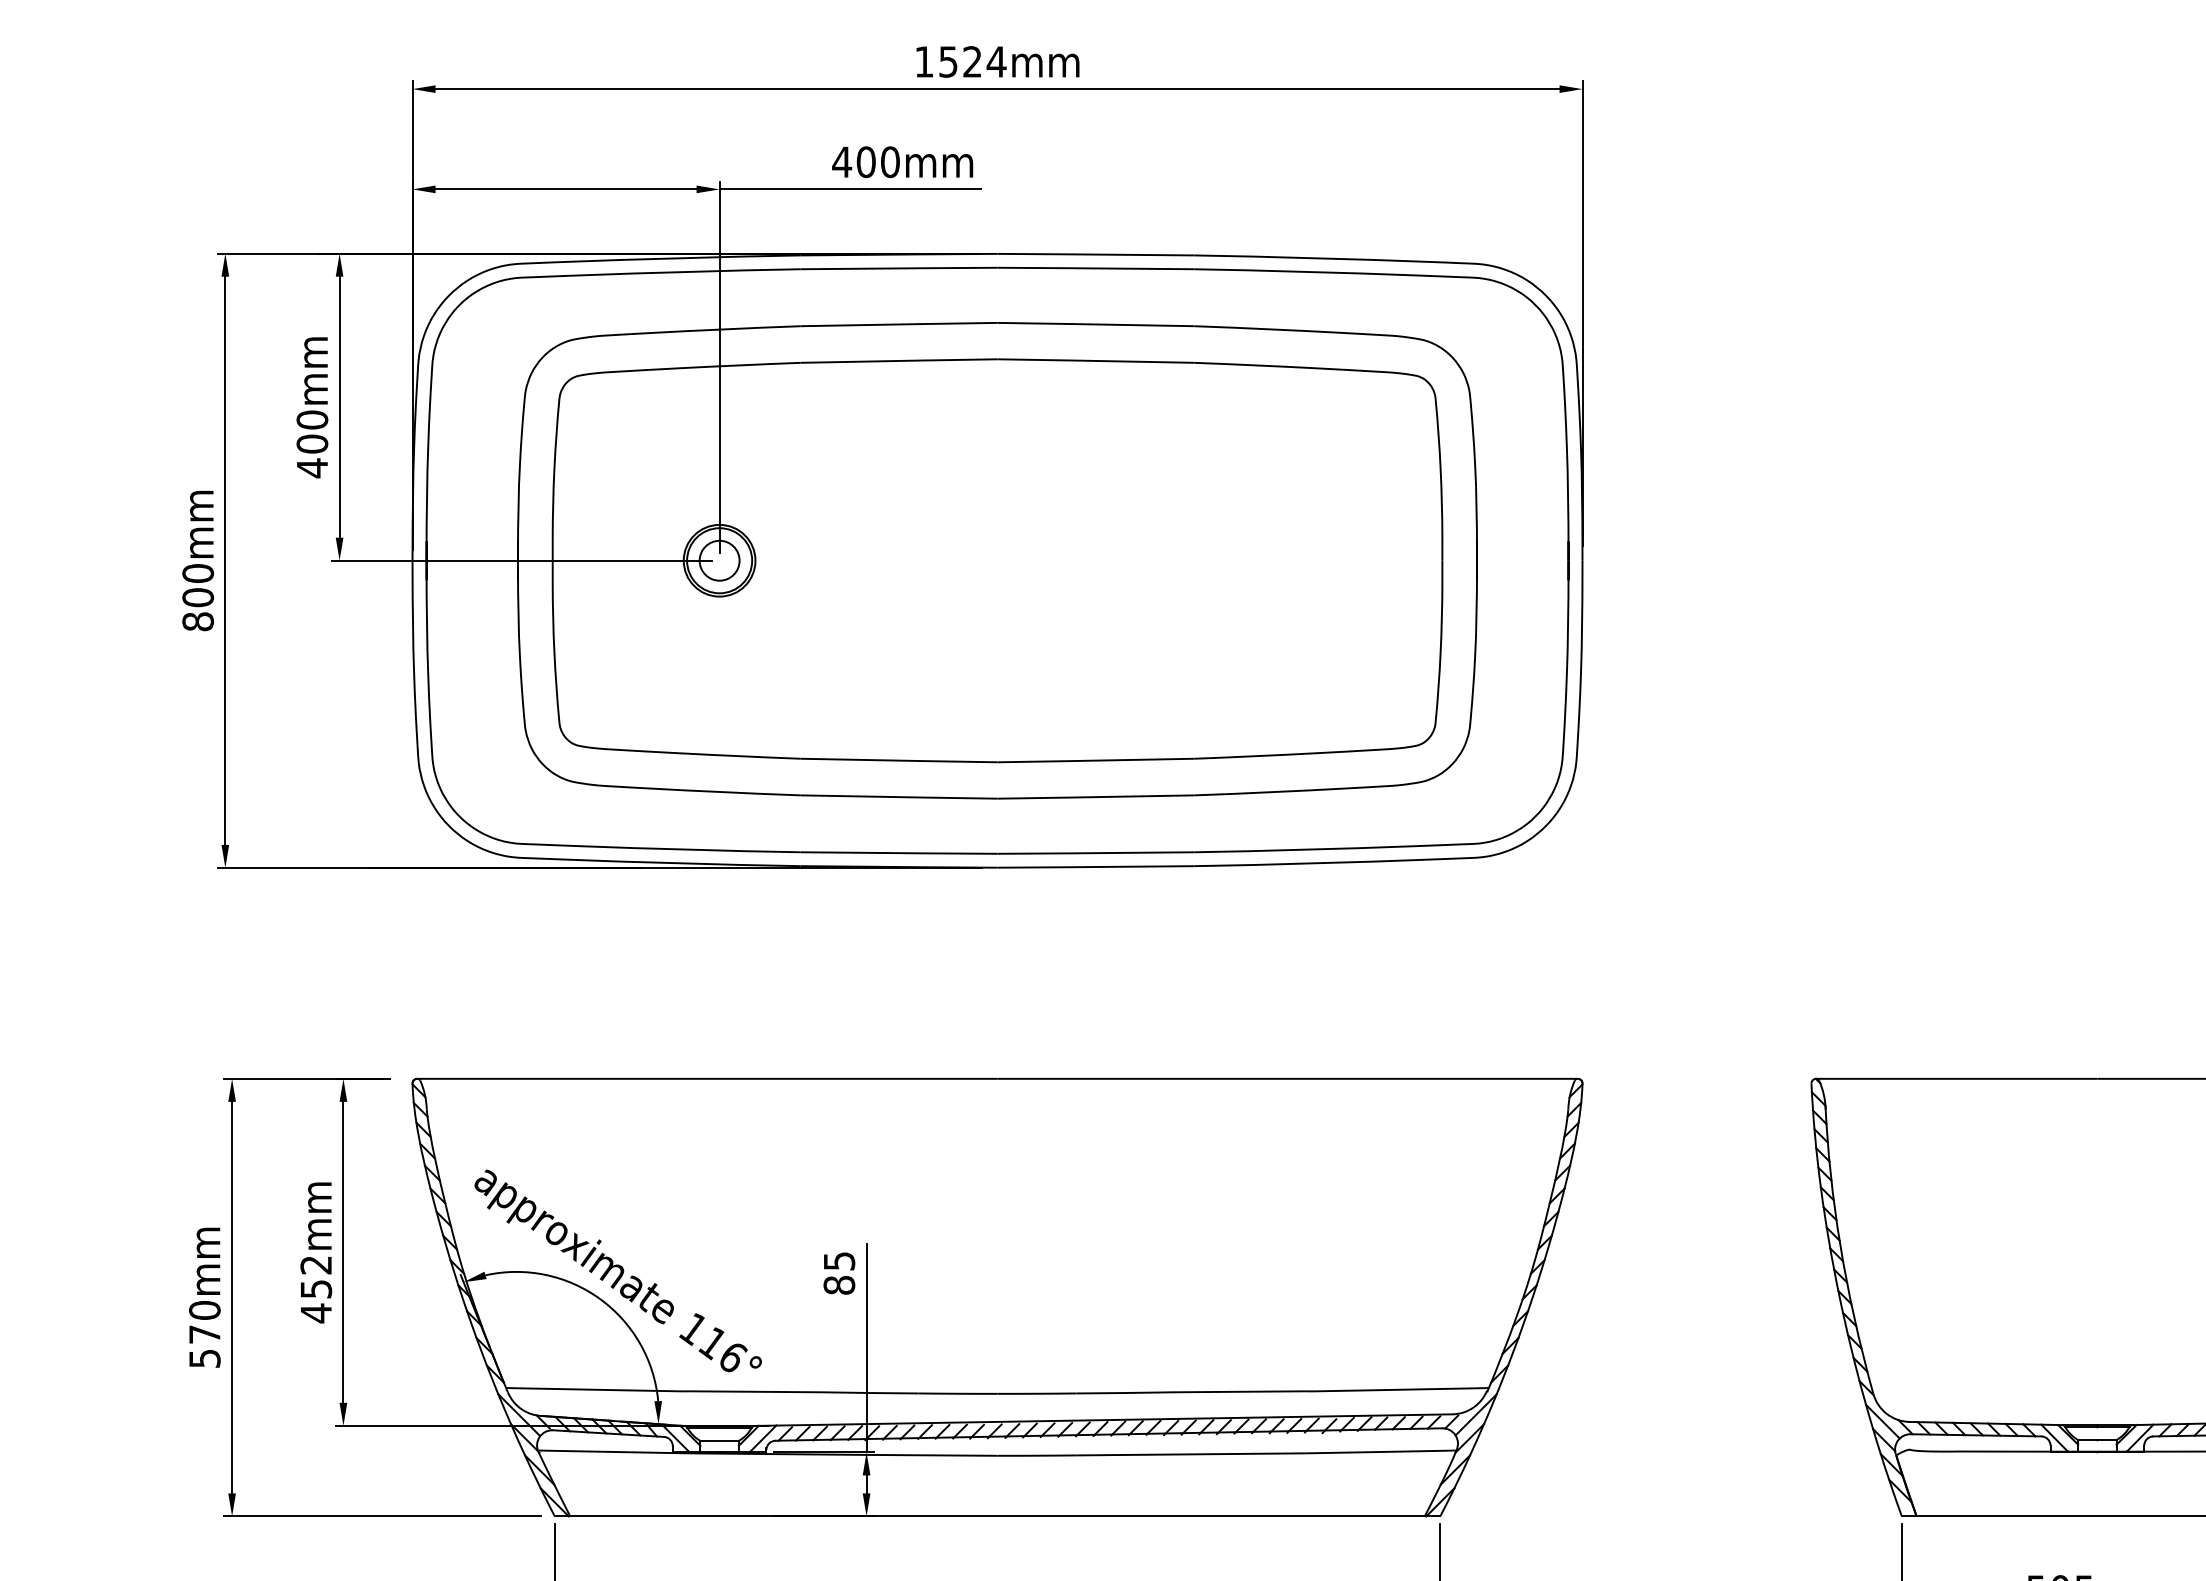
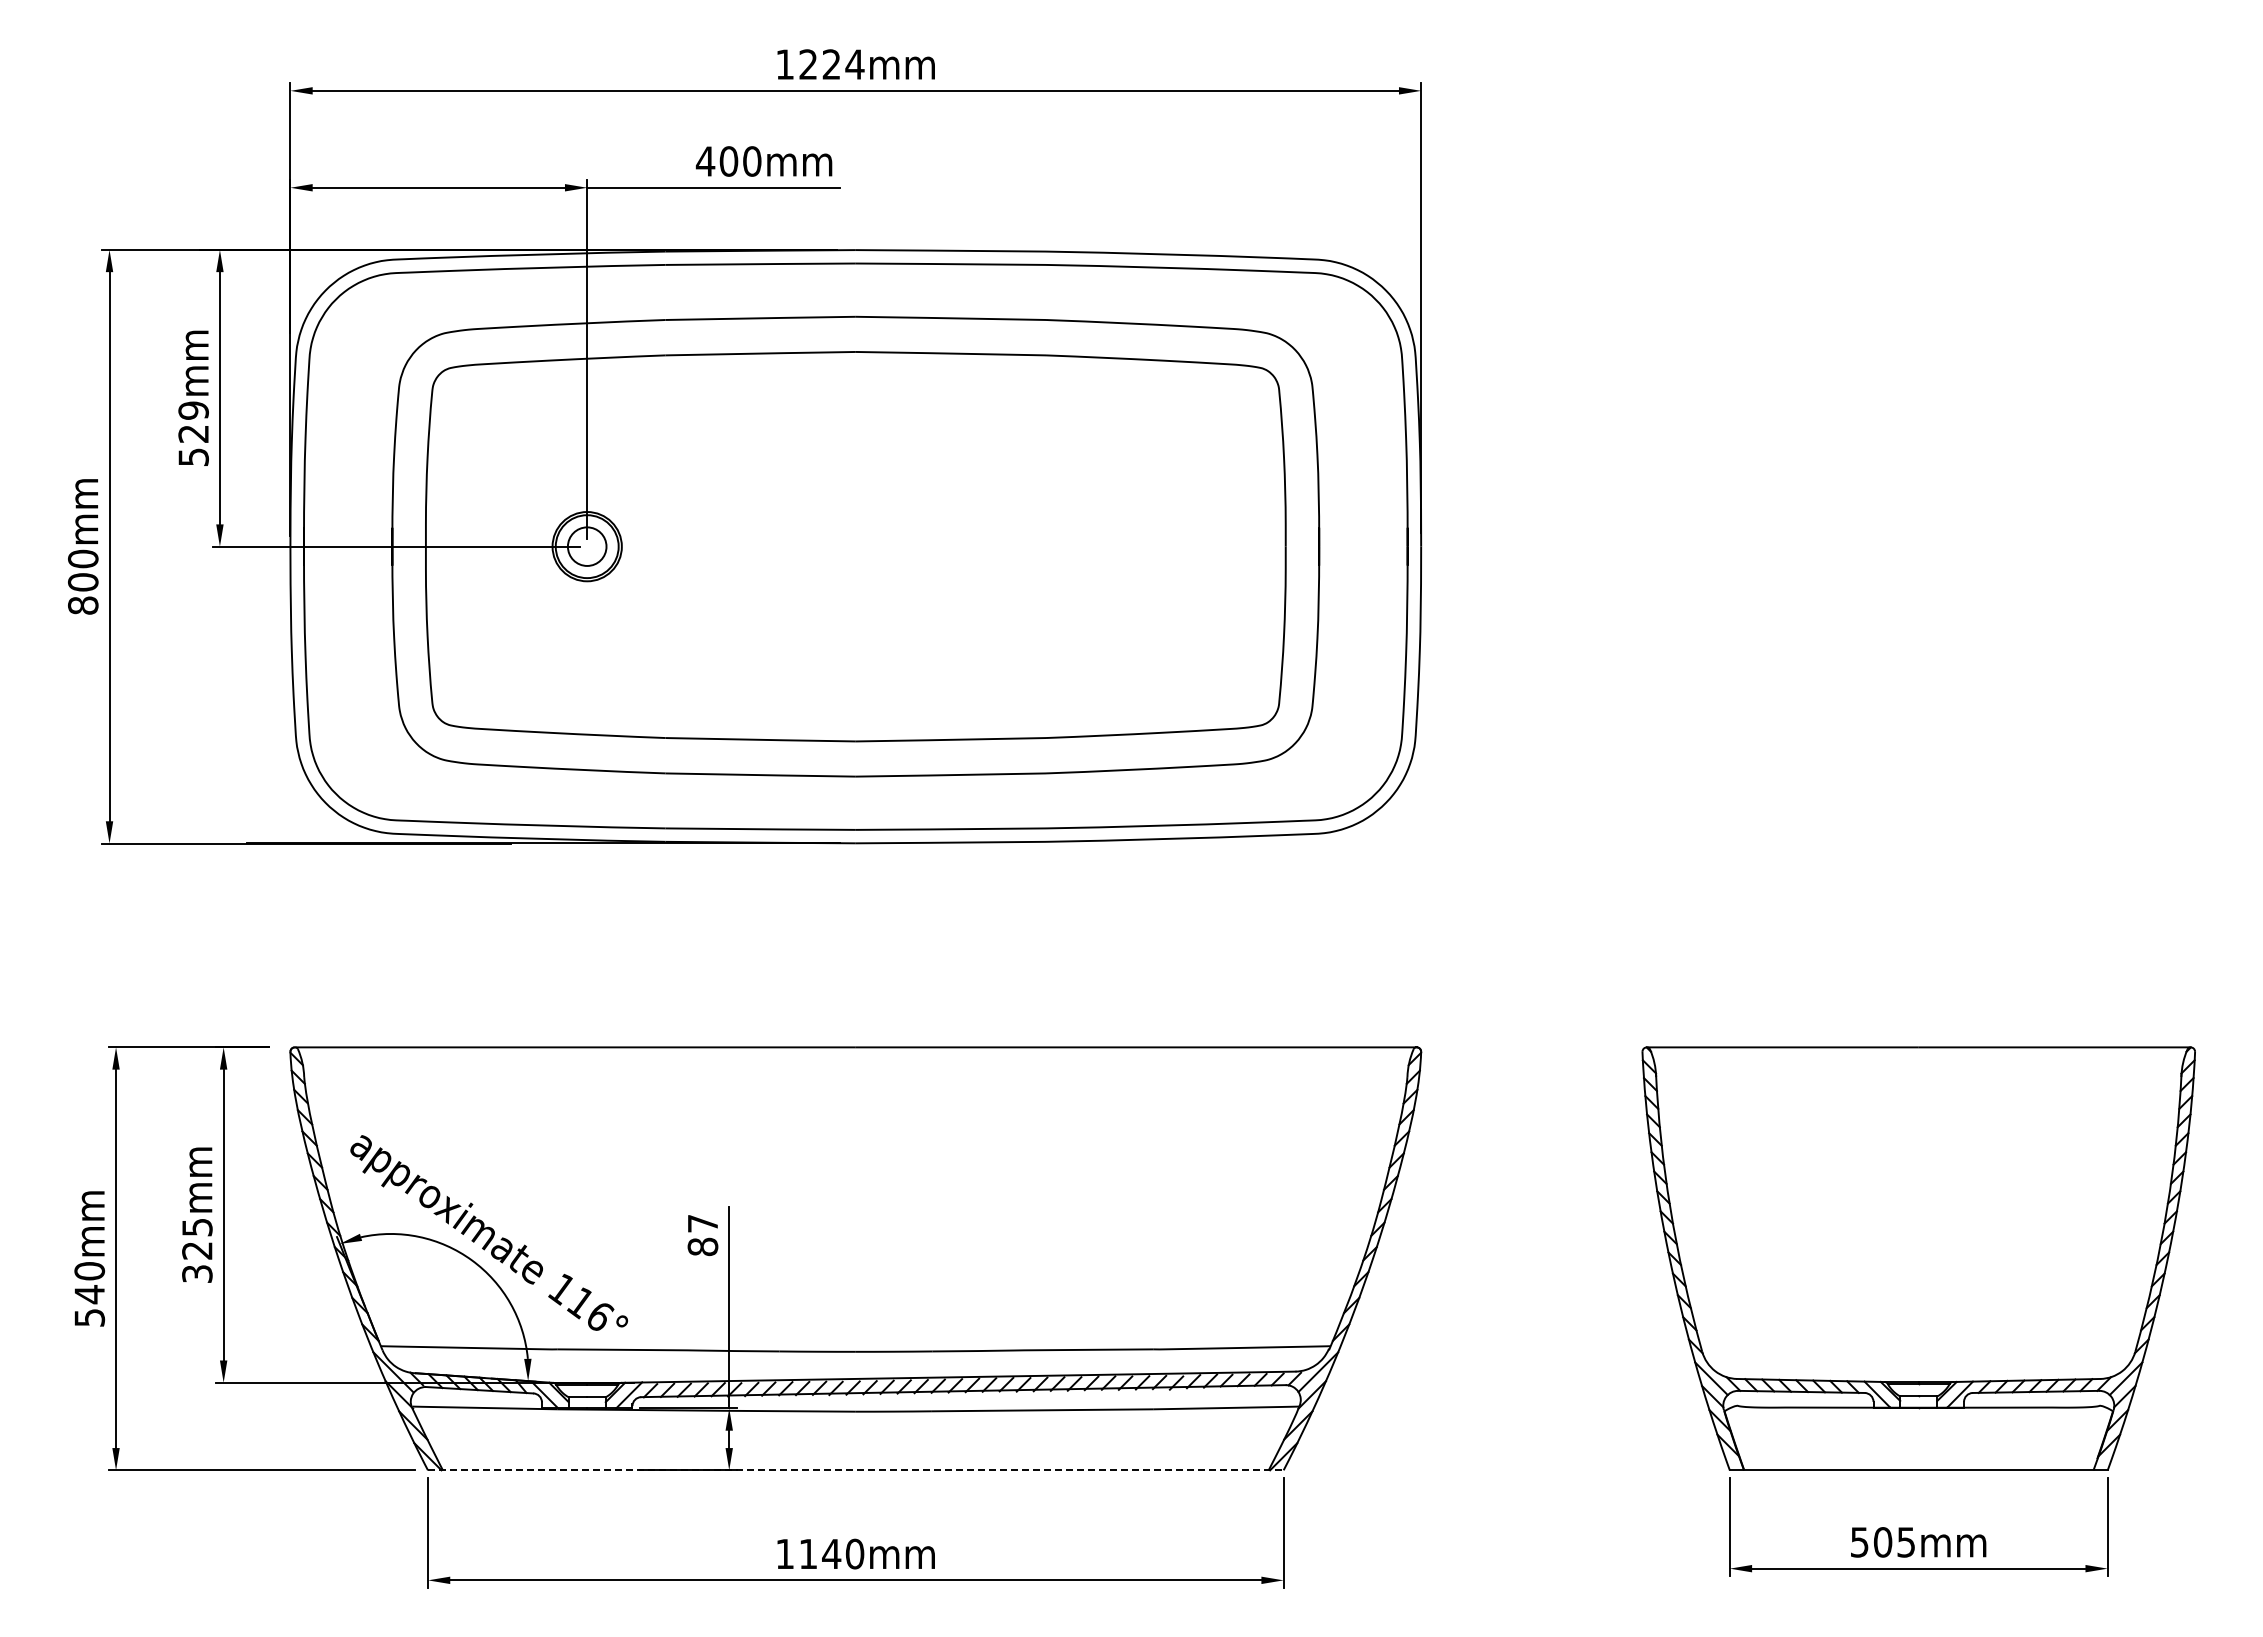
text: (947, 61) -> (807, 64), 1524mm -> 1224mm
text: (312, 444) -> (193, 434), 400mm -> 529mm
text: (839, 1261) -> (703, 1223), 85 -> 87
text: (316, 1290) -> (197, 1251), 452mm -> 325mm
text: (204, 1334) -> (89, 1294), 570mm -> 540mm
line: (997, 1516) -> (855, 1470), solid -> dashed

